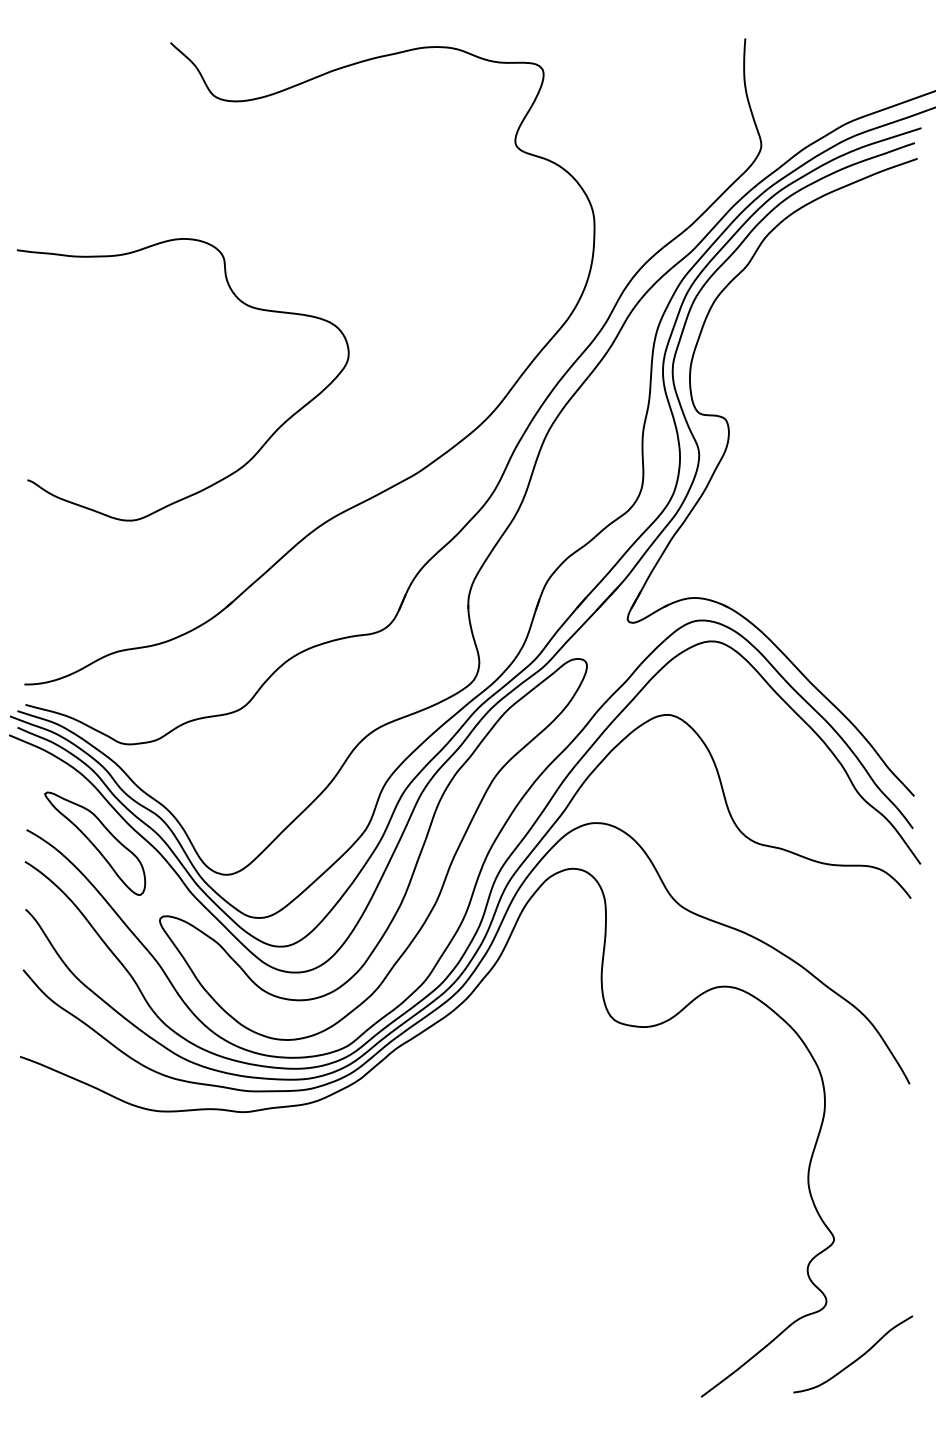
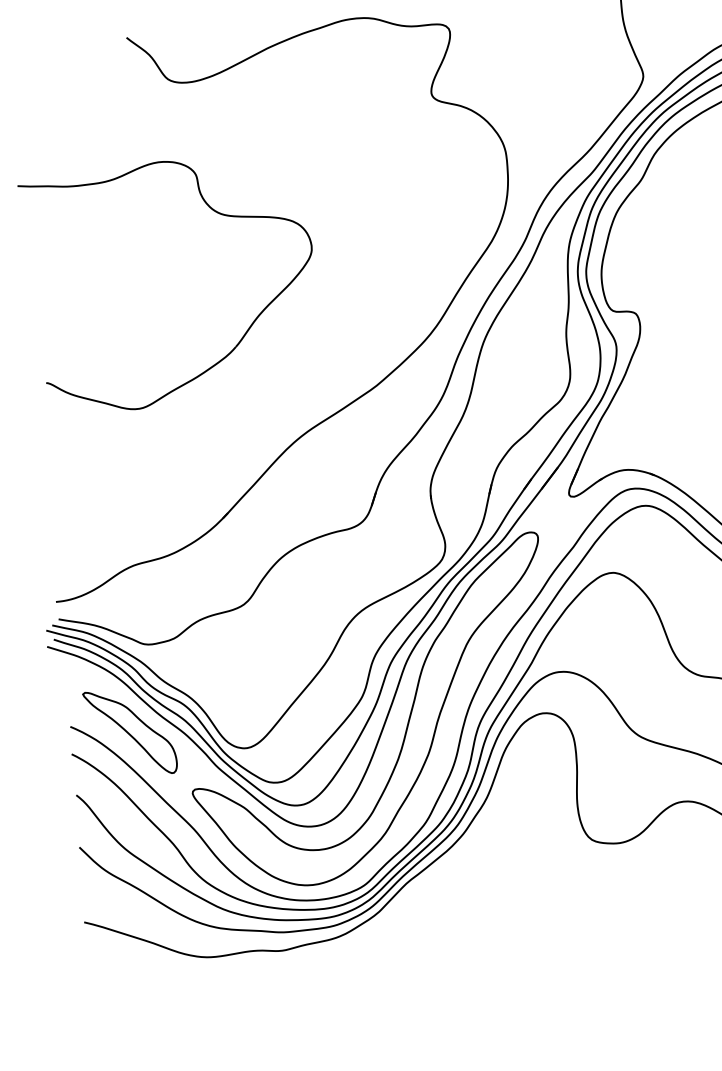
part: (242, 303) -> (216, 212), moved

